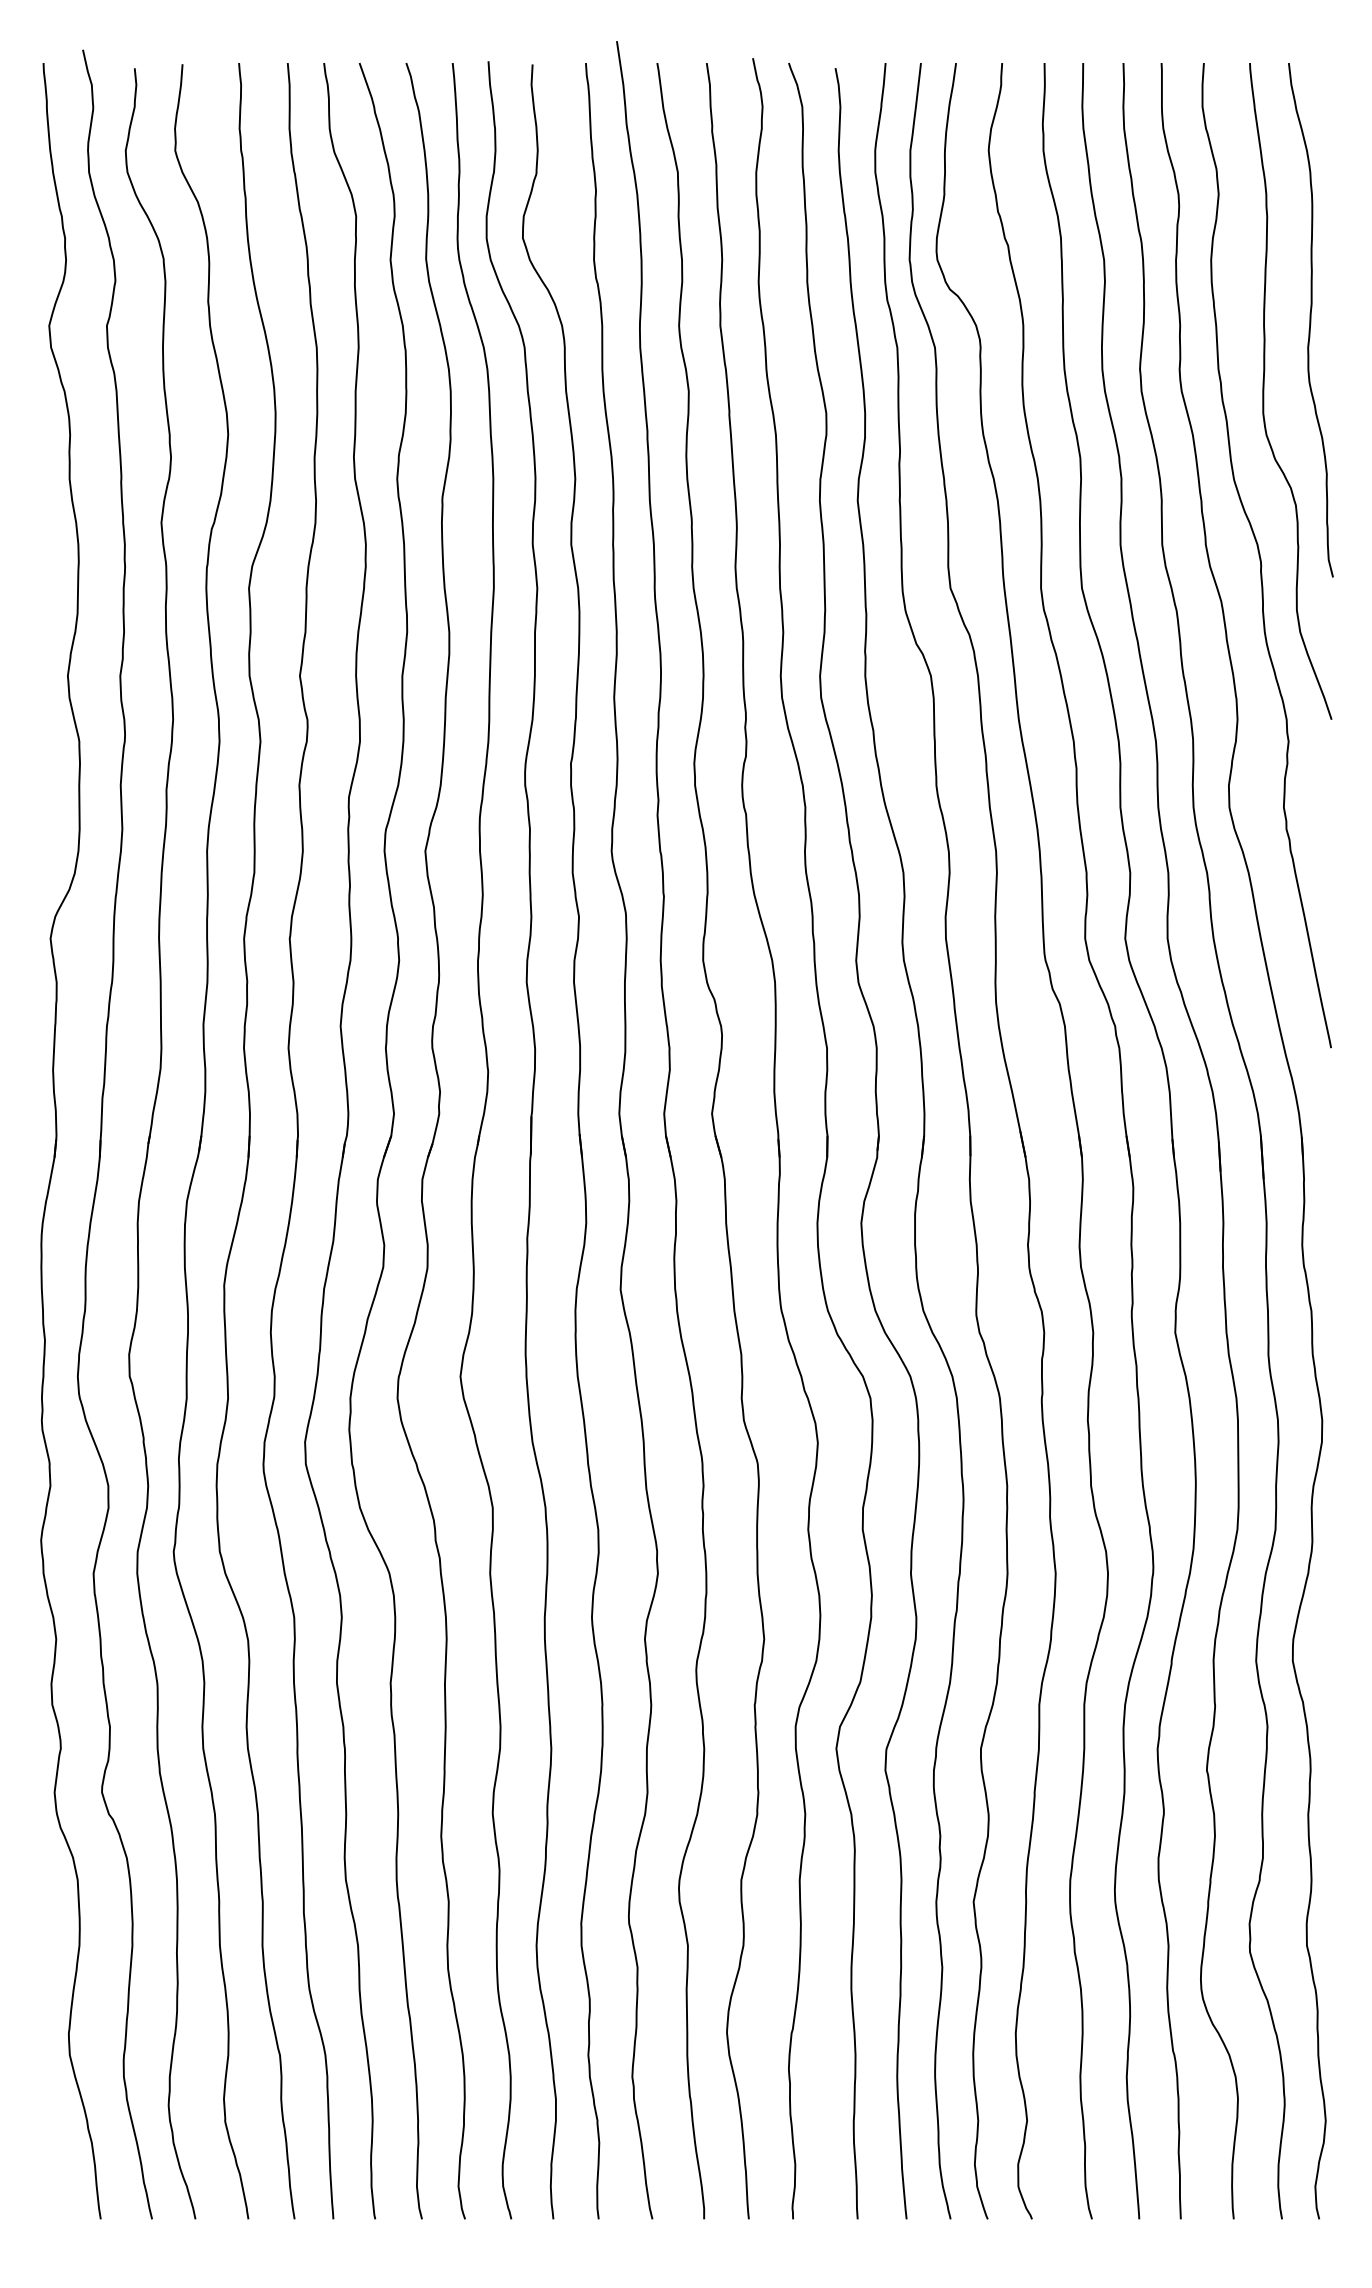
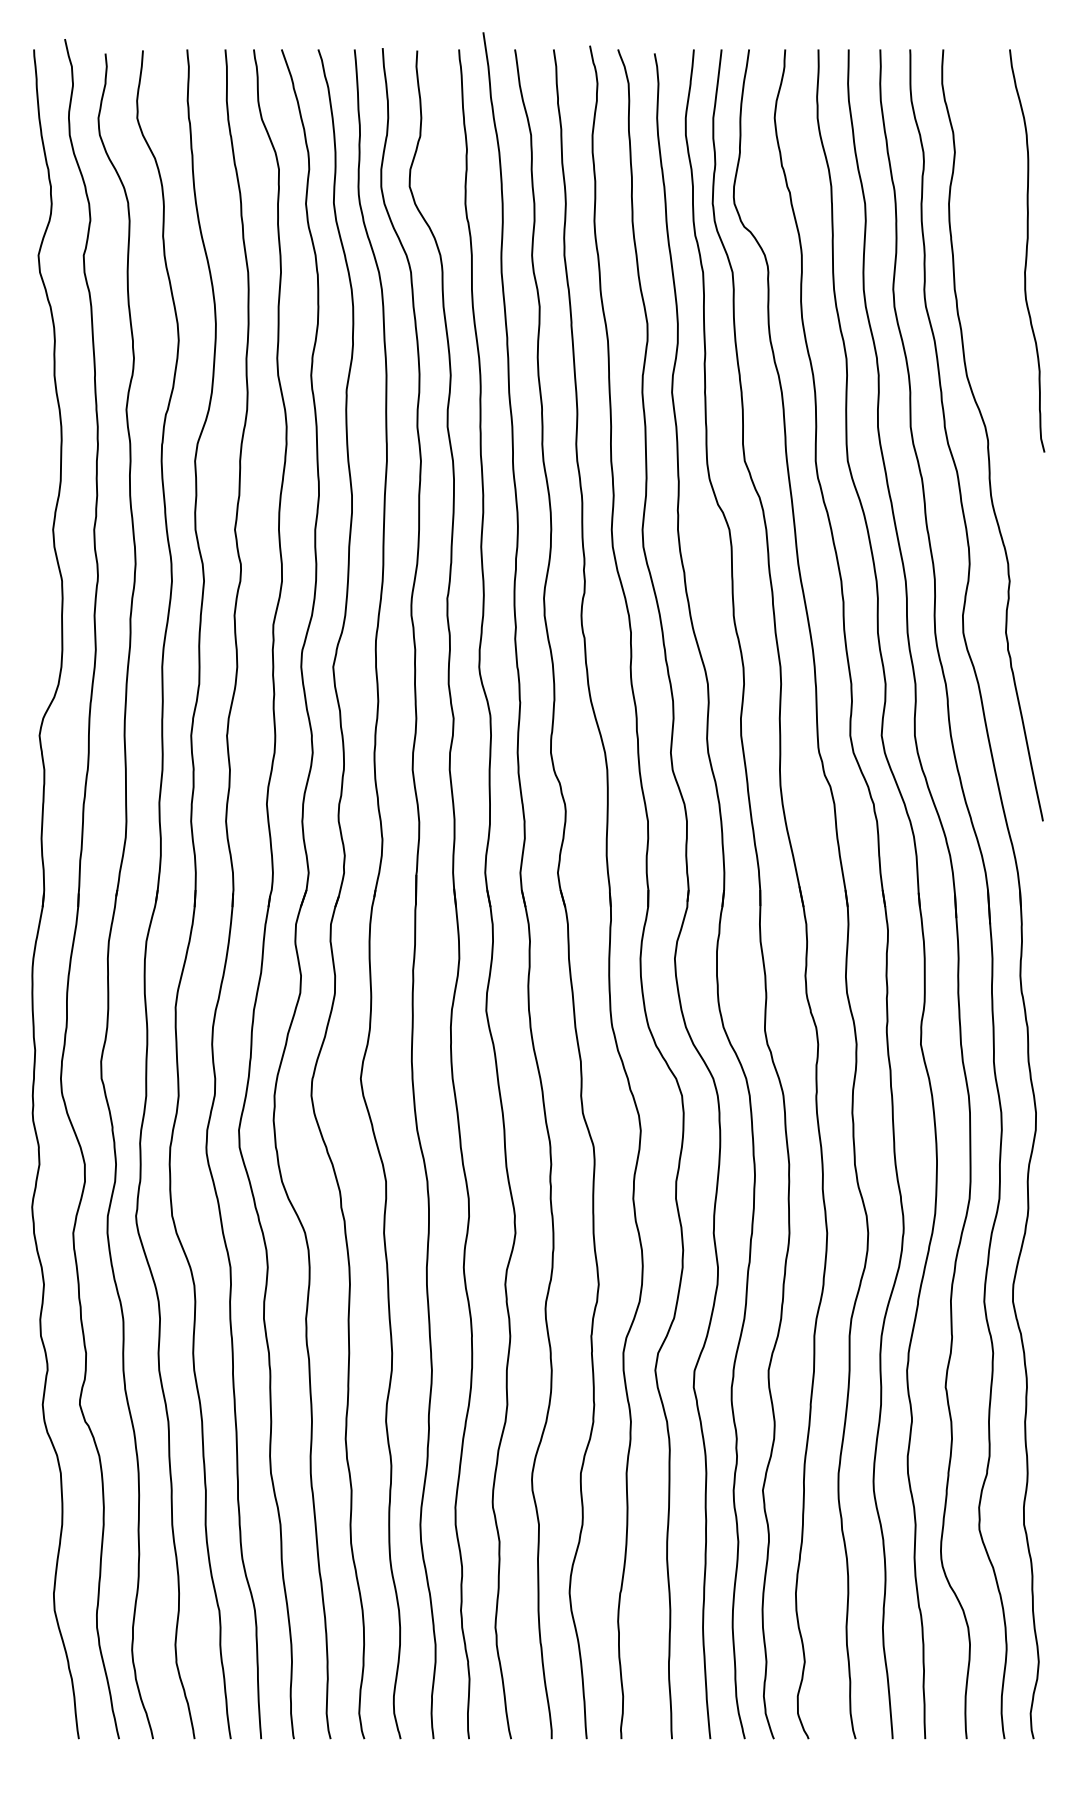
curve: (1264, 391) -> (990, 306), removed

